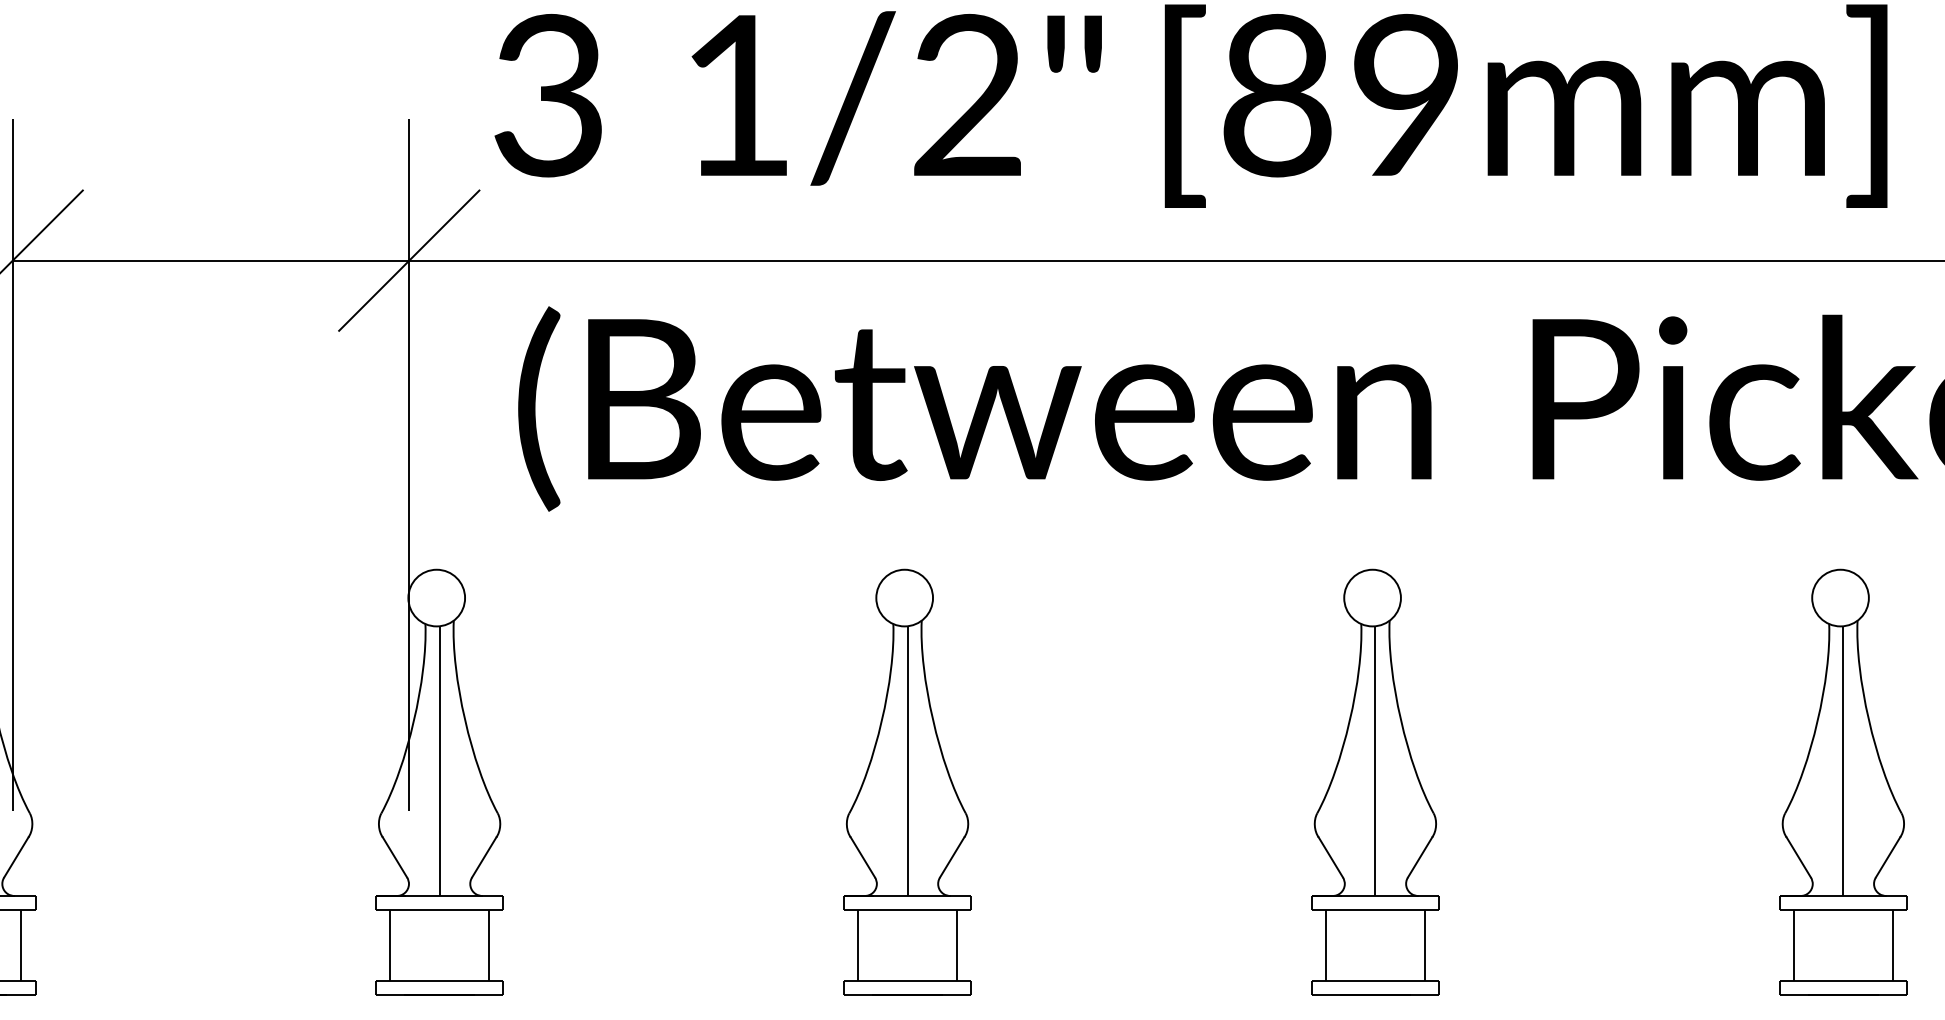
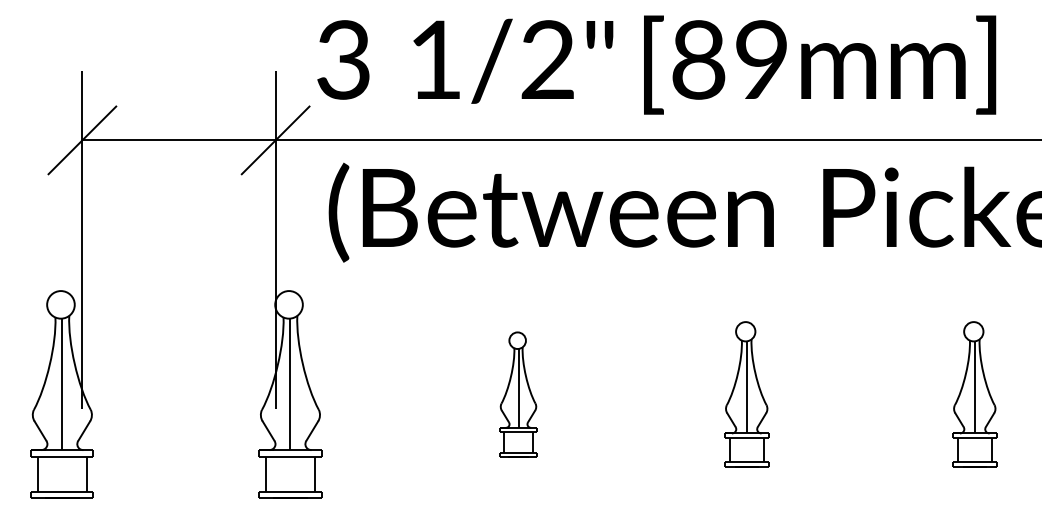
part: (907, 781) -> (518, 394), size x0.6
part: (1375, 781) -> (746, 394), size x0.7
part: (1843, 781) -> (974, 394), size x0.7

